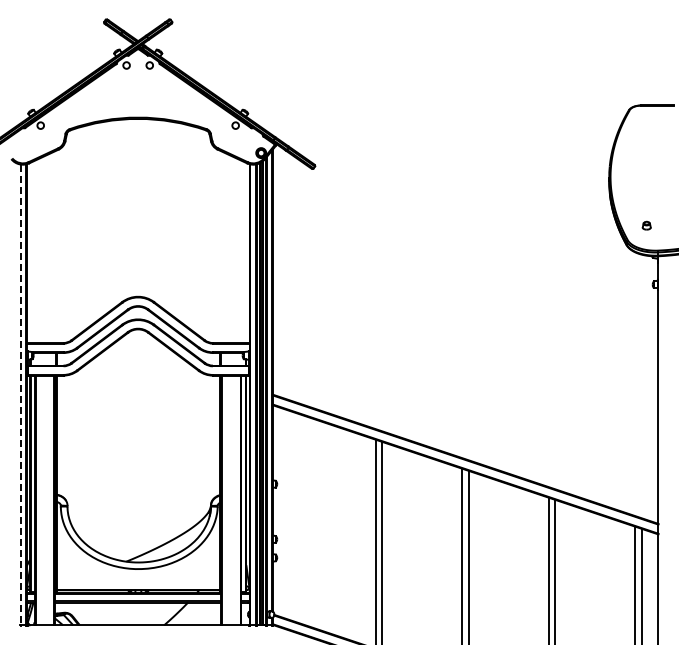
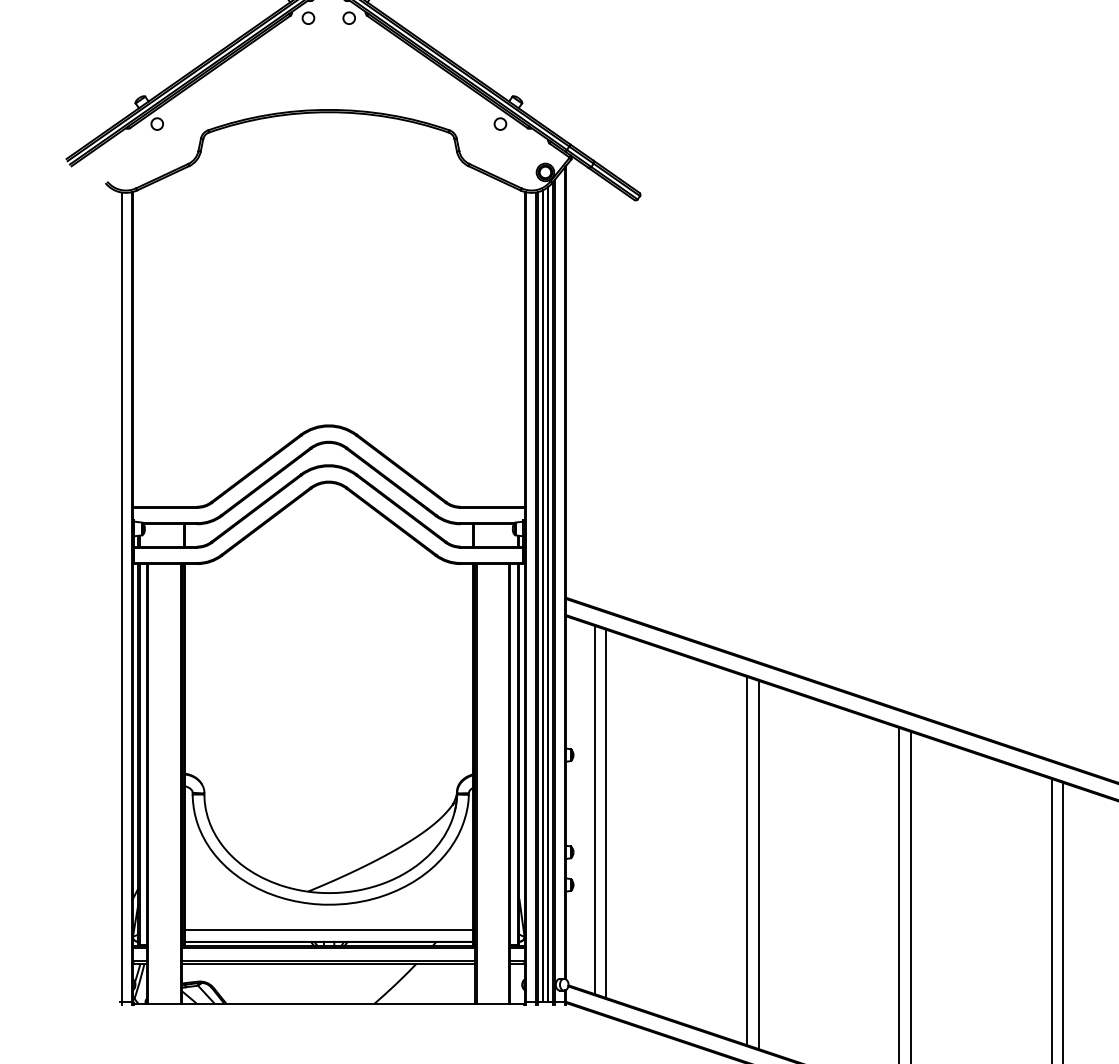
line: (20, 395) -> (121, 599), dashed -> solid
line: (289, 514) -> (595, 808), added
line: (295, 517) -> (605, 813), added
line: (137, 583) -> (327, 930), added

